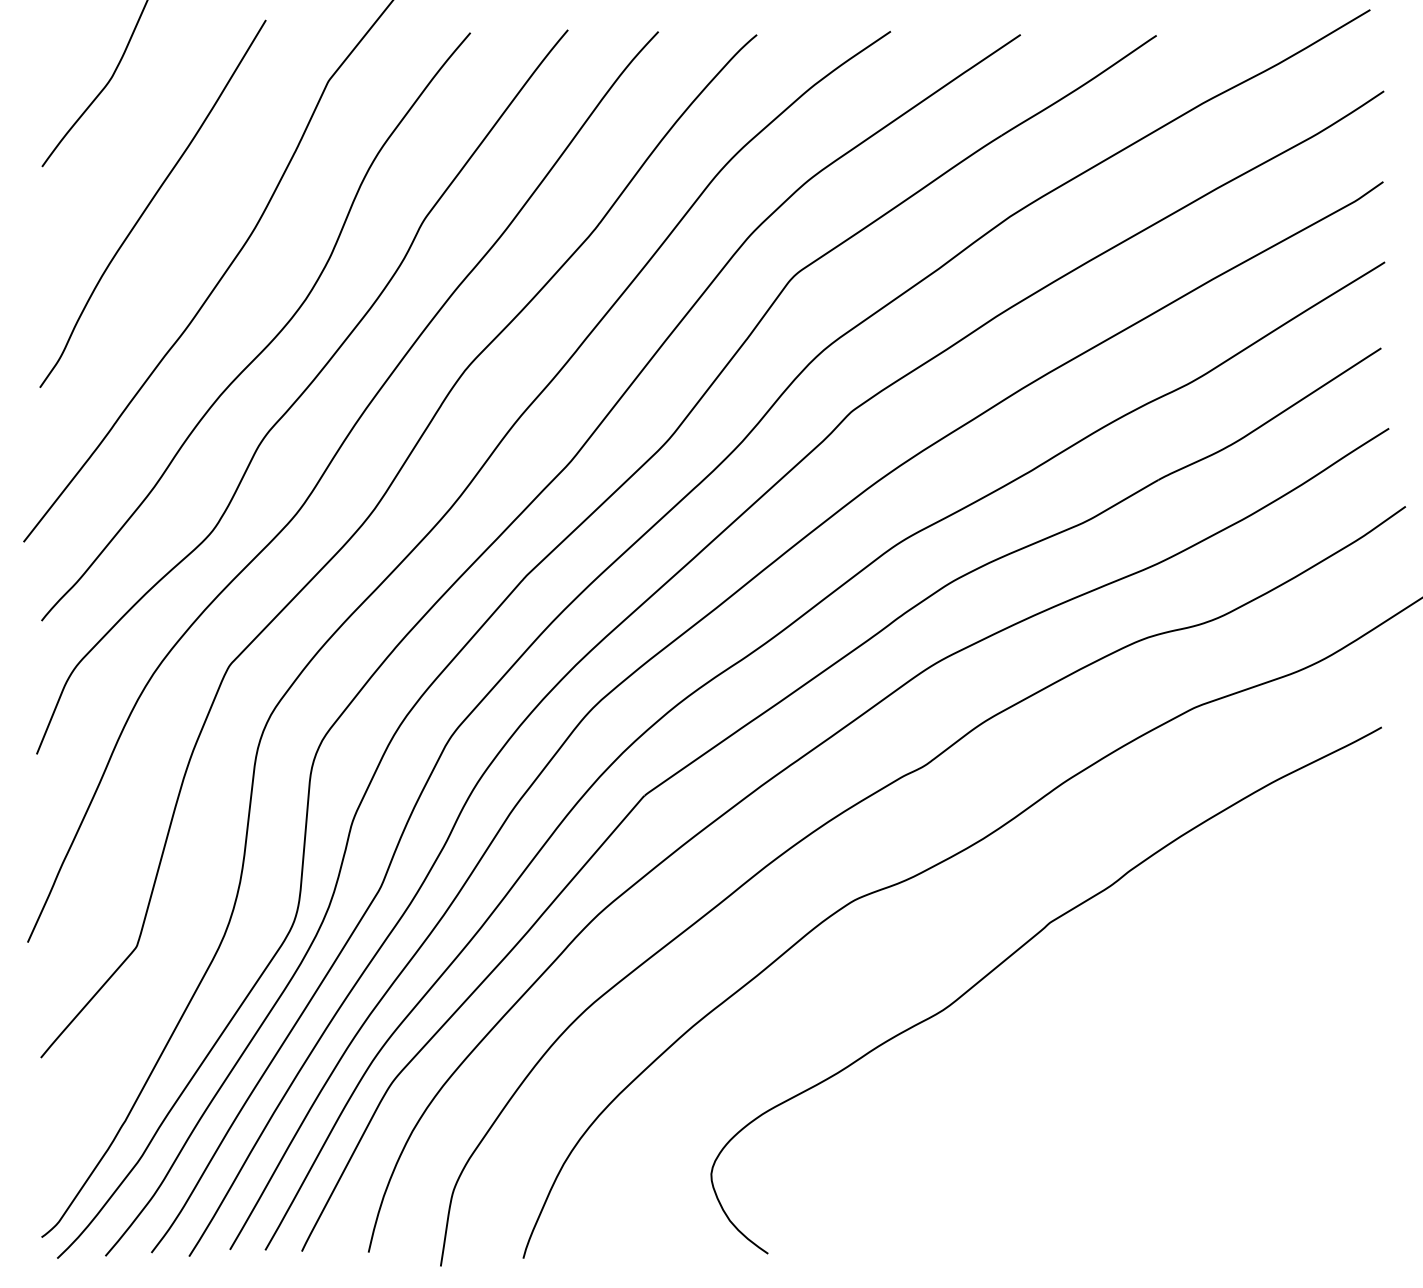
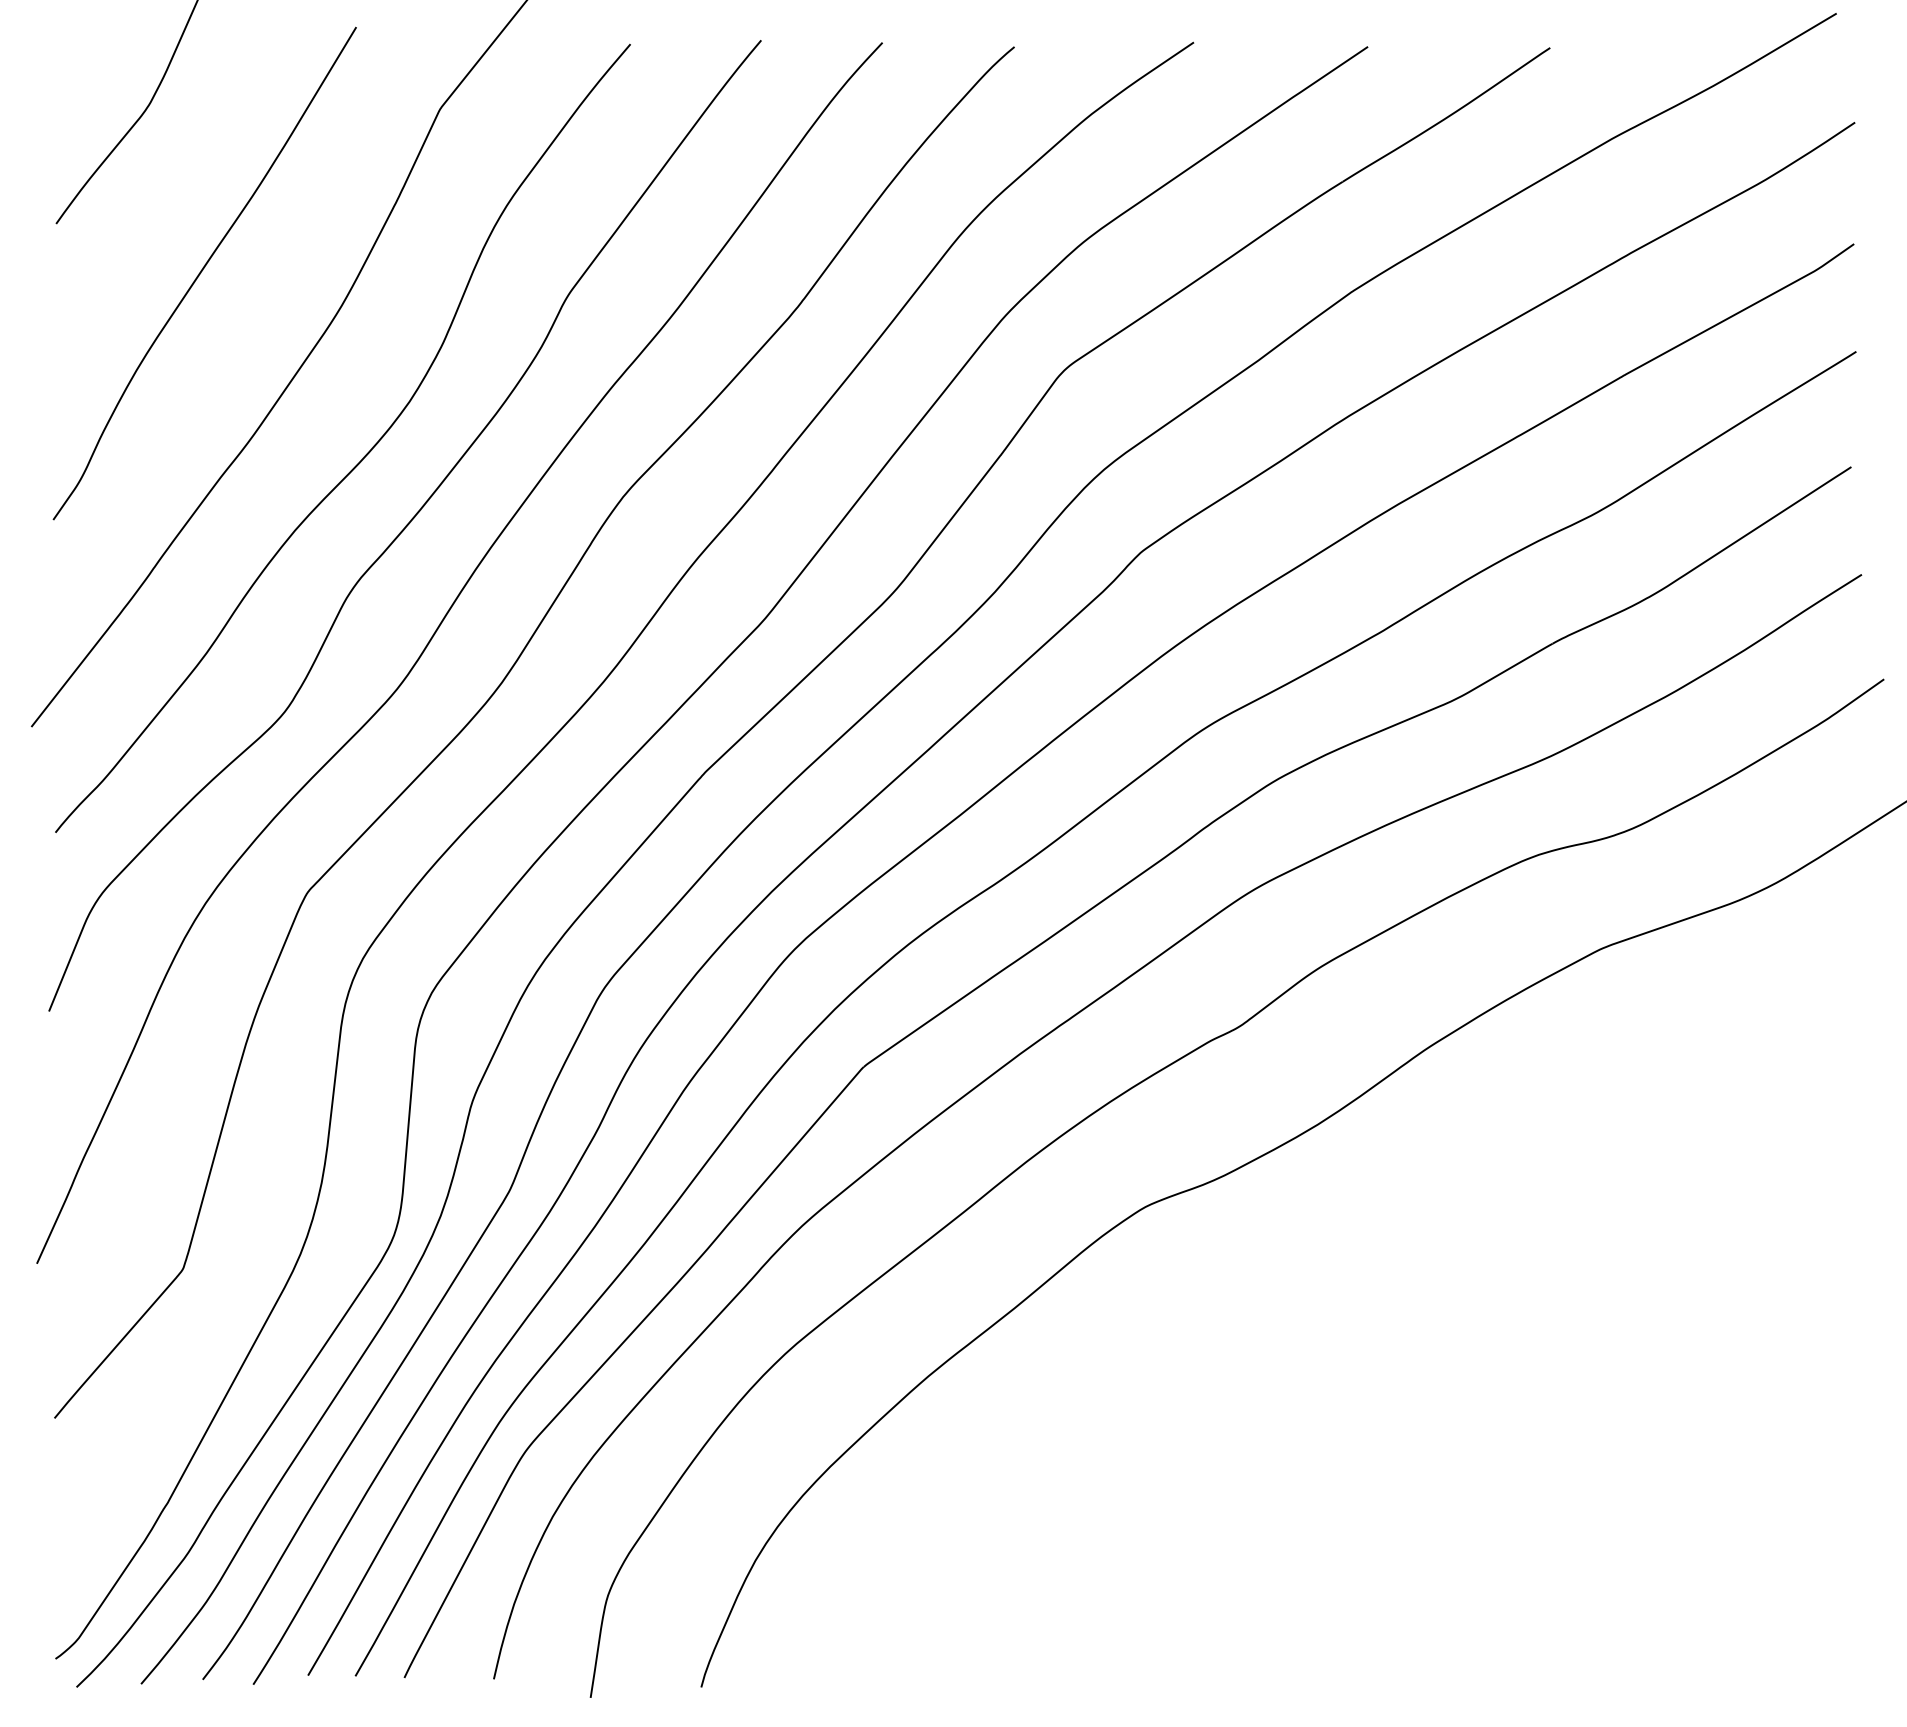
curve: (1016, 952) -> (1362, 1276), removed

